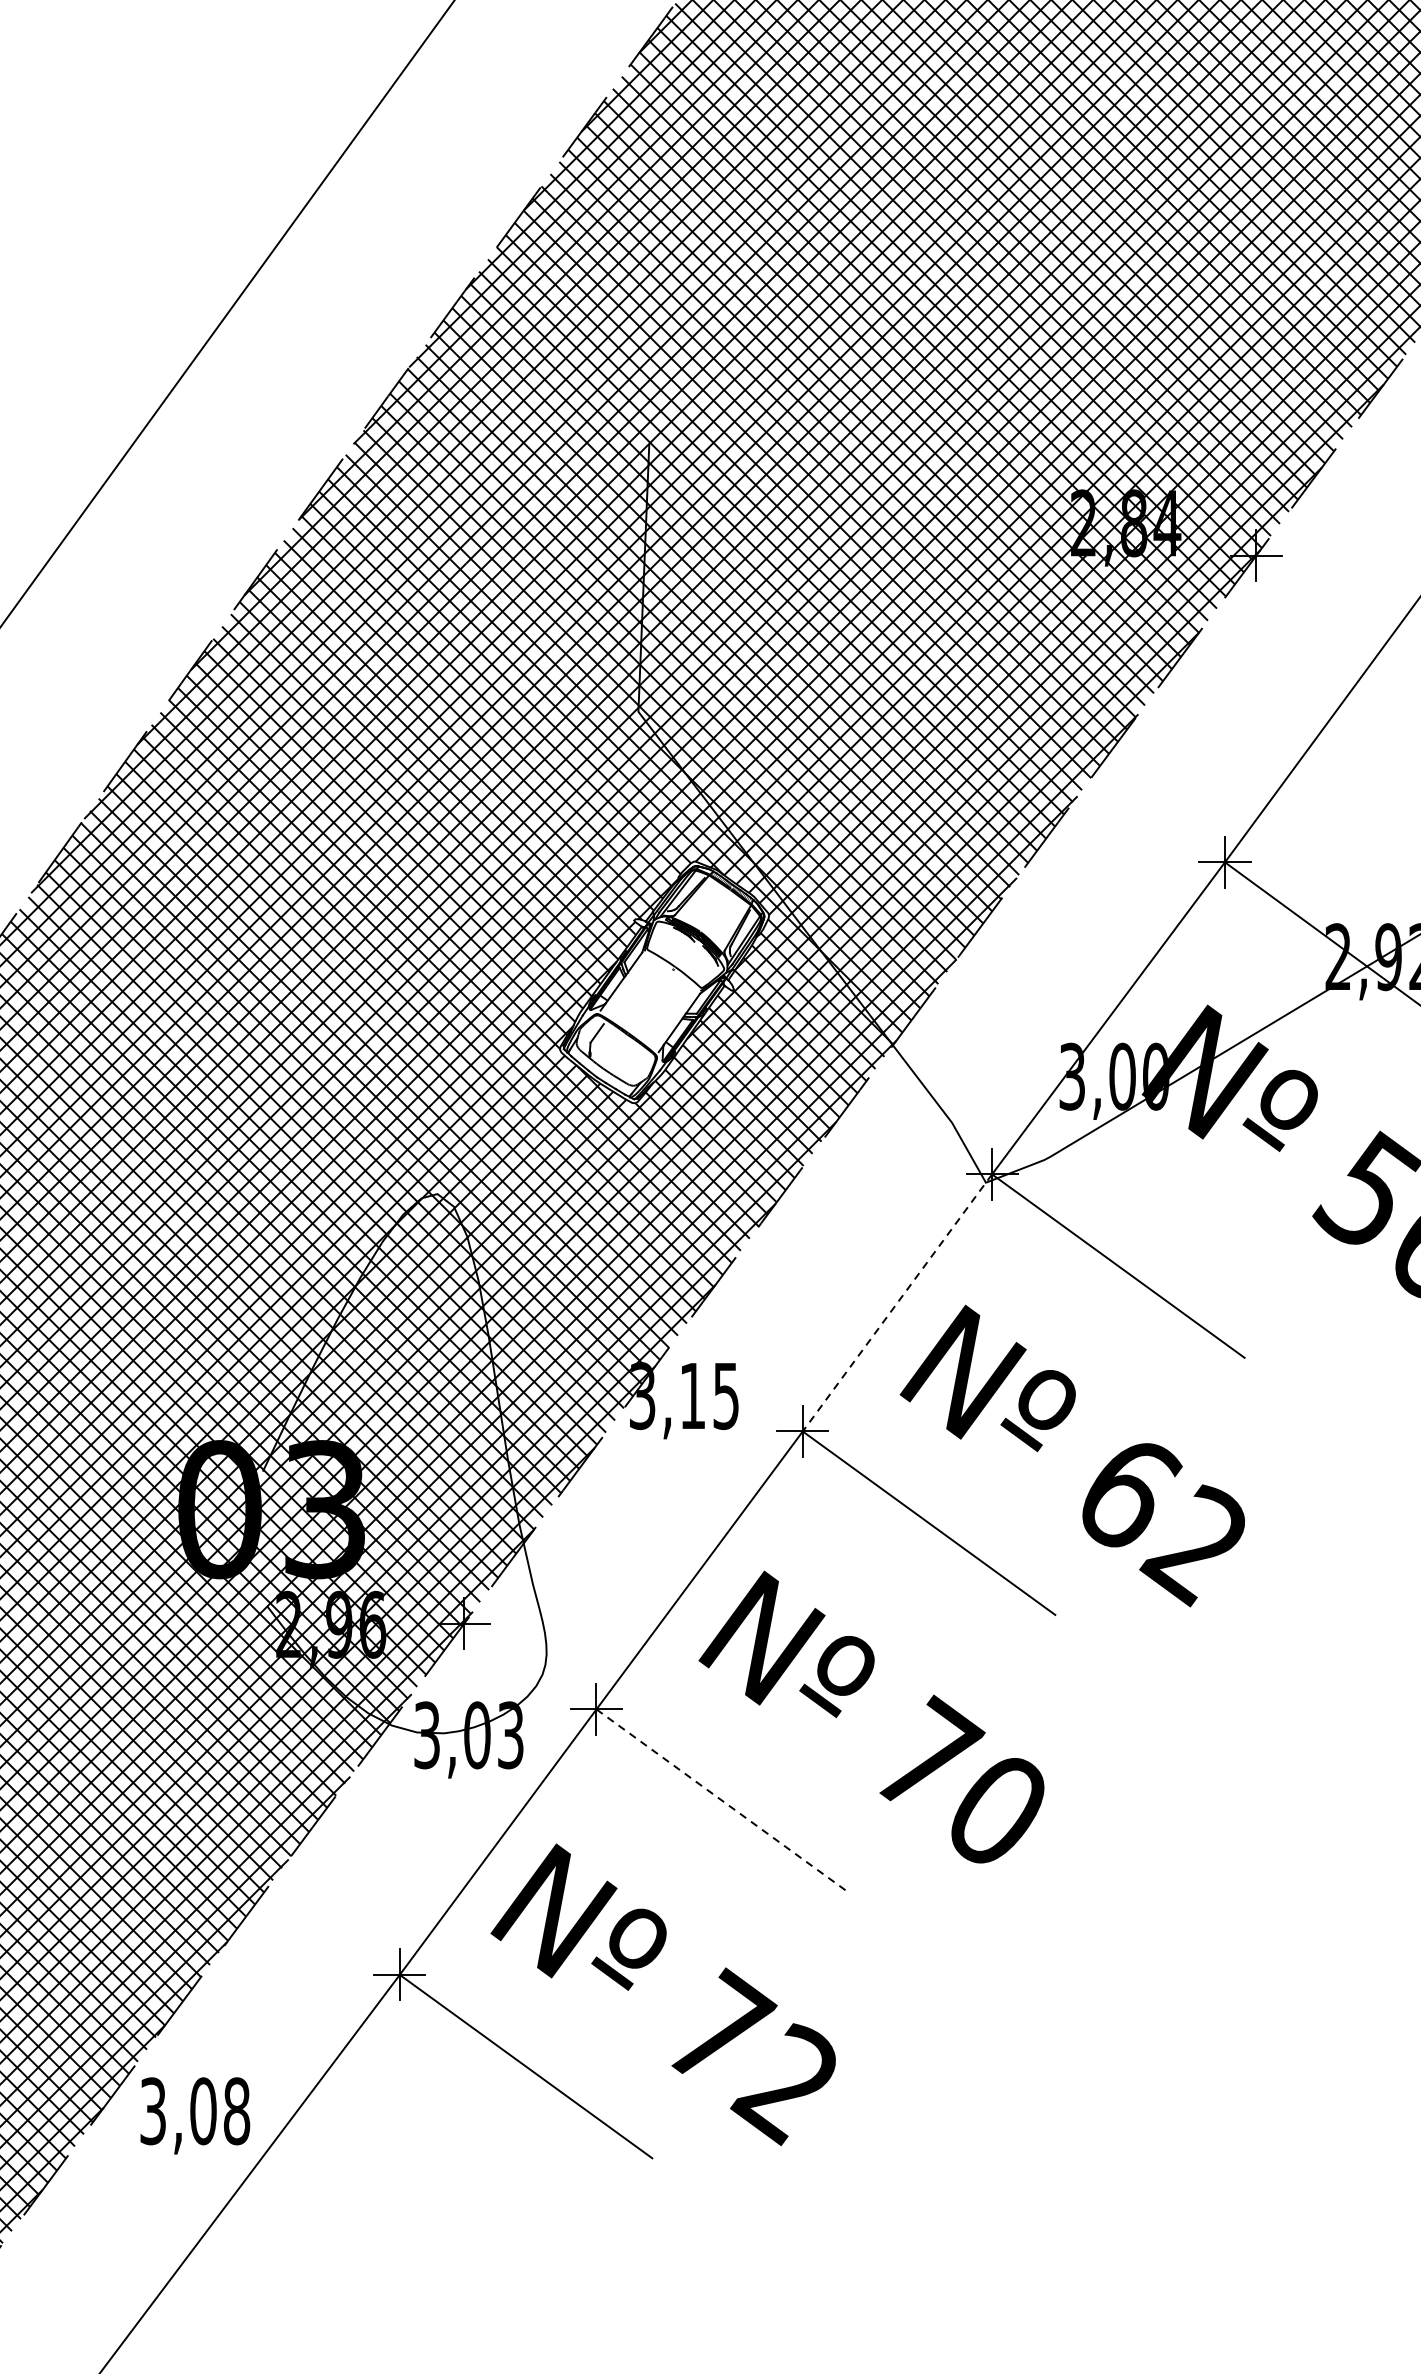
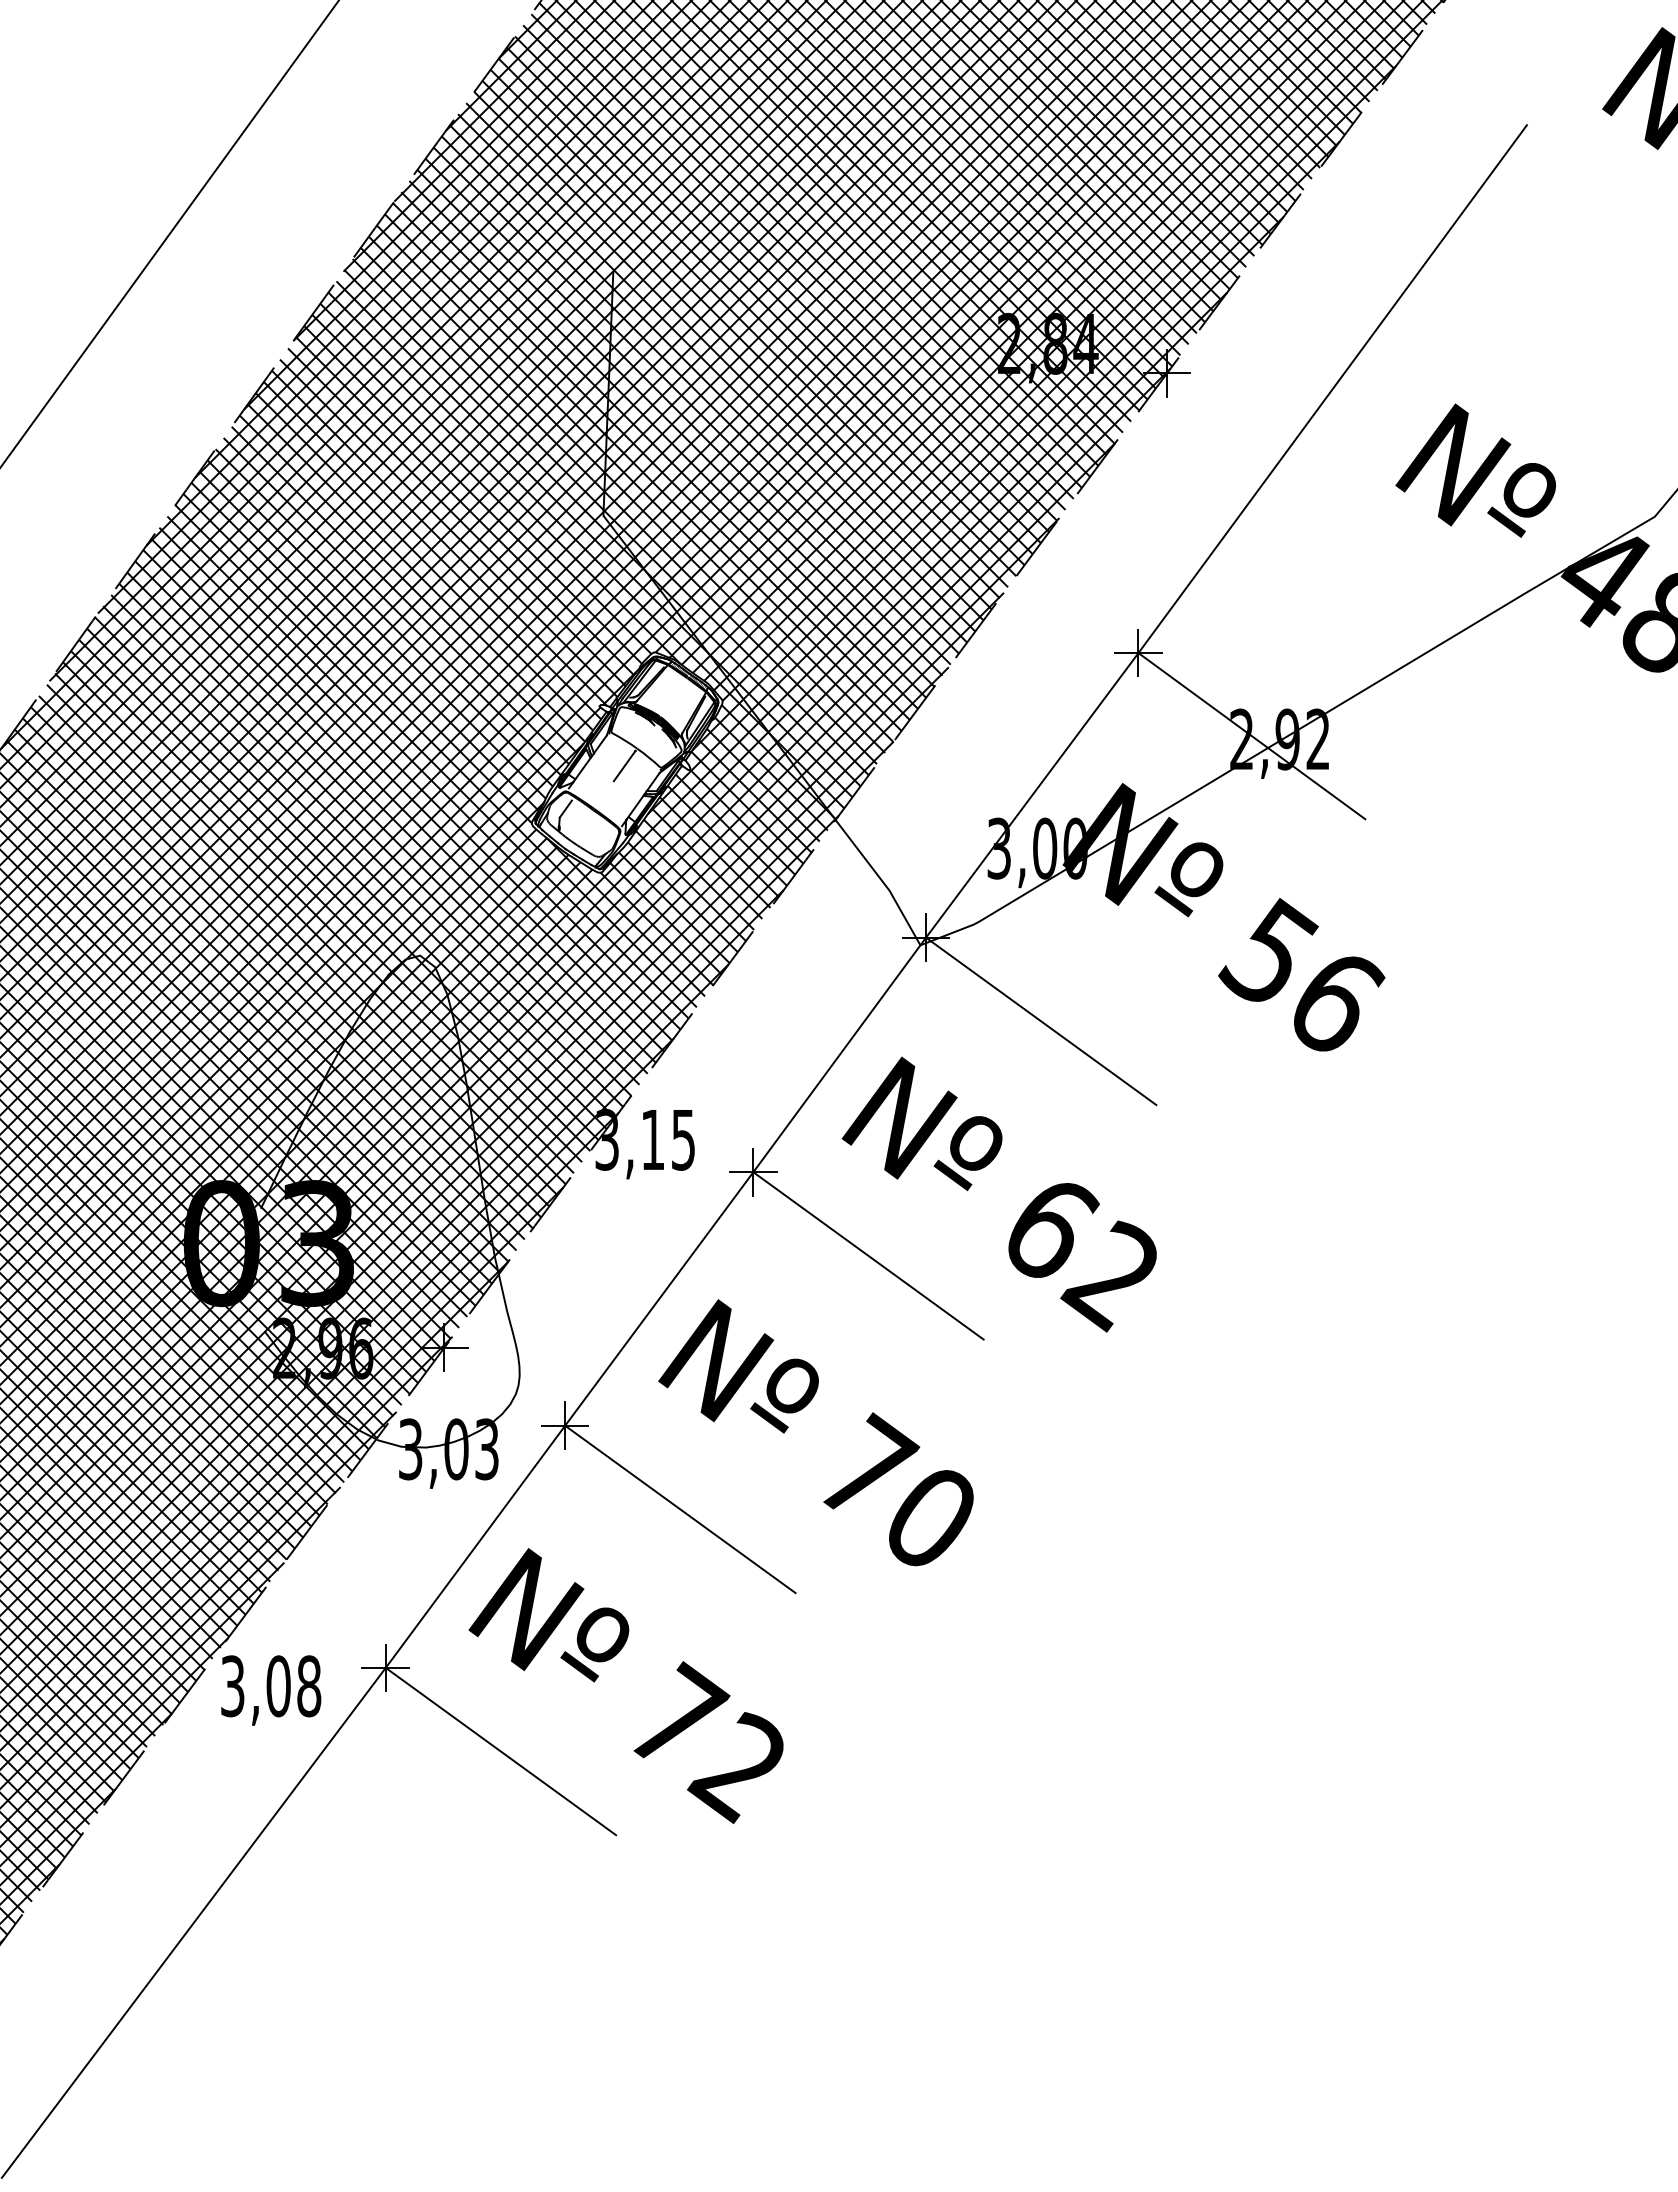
line: (661, 986) -> (624, 766), added
line: (897, 1302) -> (839, 1054), dashed -> solid
line: (722, 1801) -> (680, 1509), dashed -> solid
text: (195, 2115) -> (271, 1690), moved

